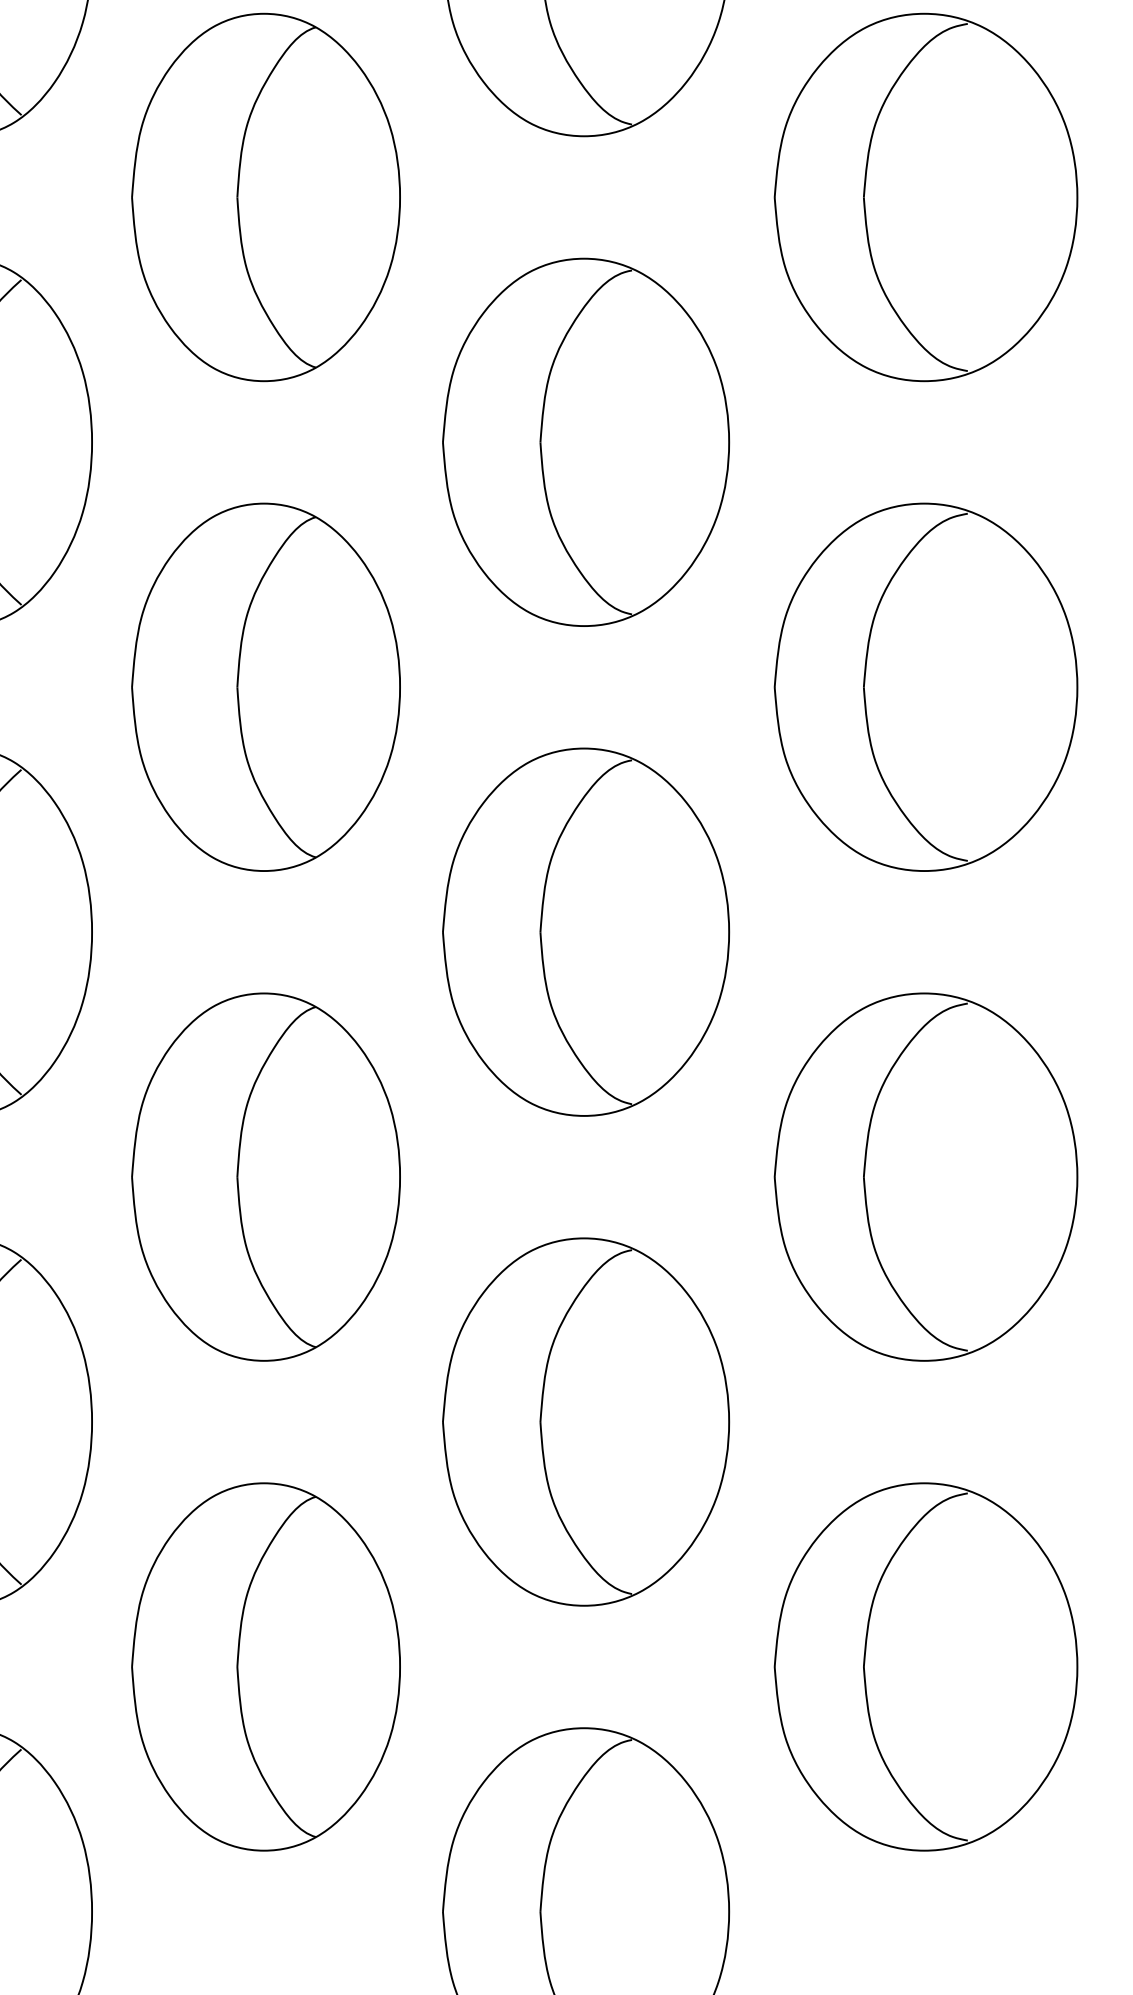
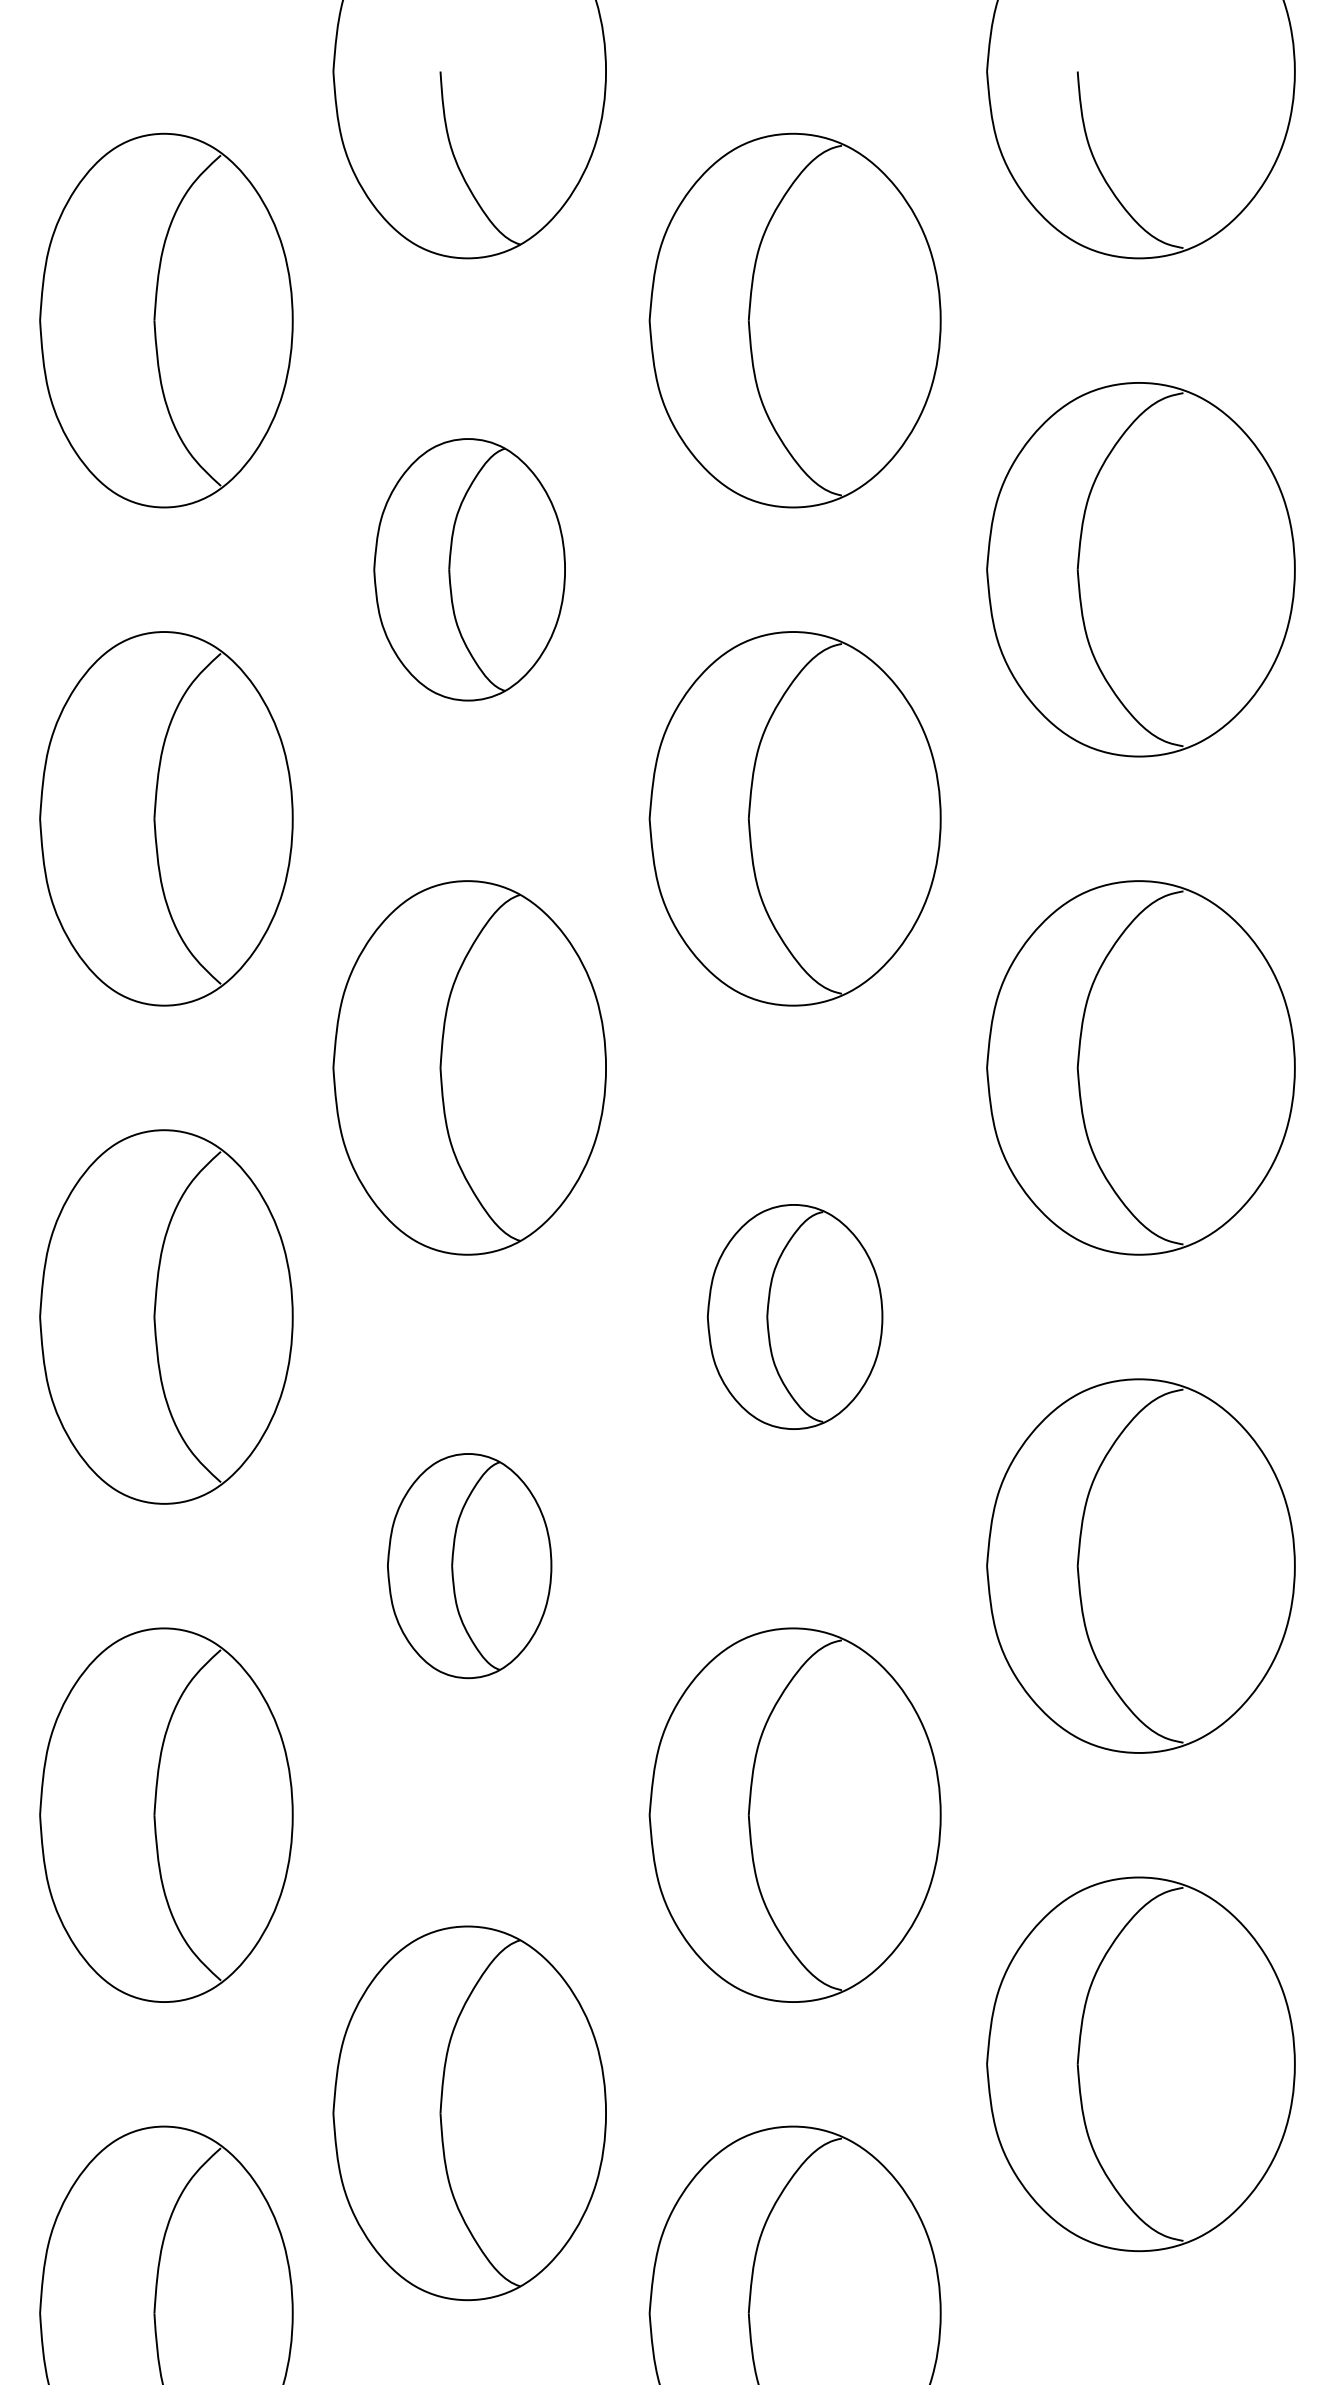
part: (265, 197) -> (469, 569), size x0.7
part: (585, 931) -> (794, 1316), size x0.6
part: (265, 1176) -> (469, 1565), size x0.6
part: (265, 1667) -> (469, 2113), moved

